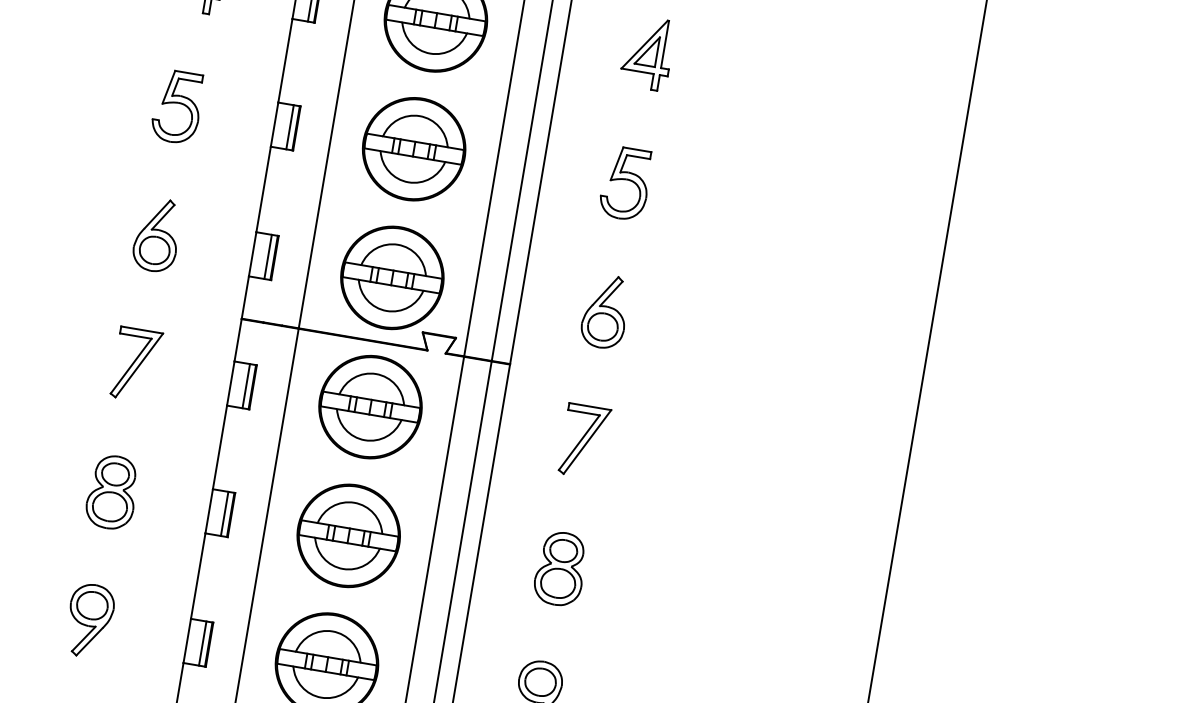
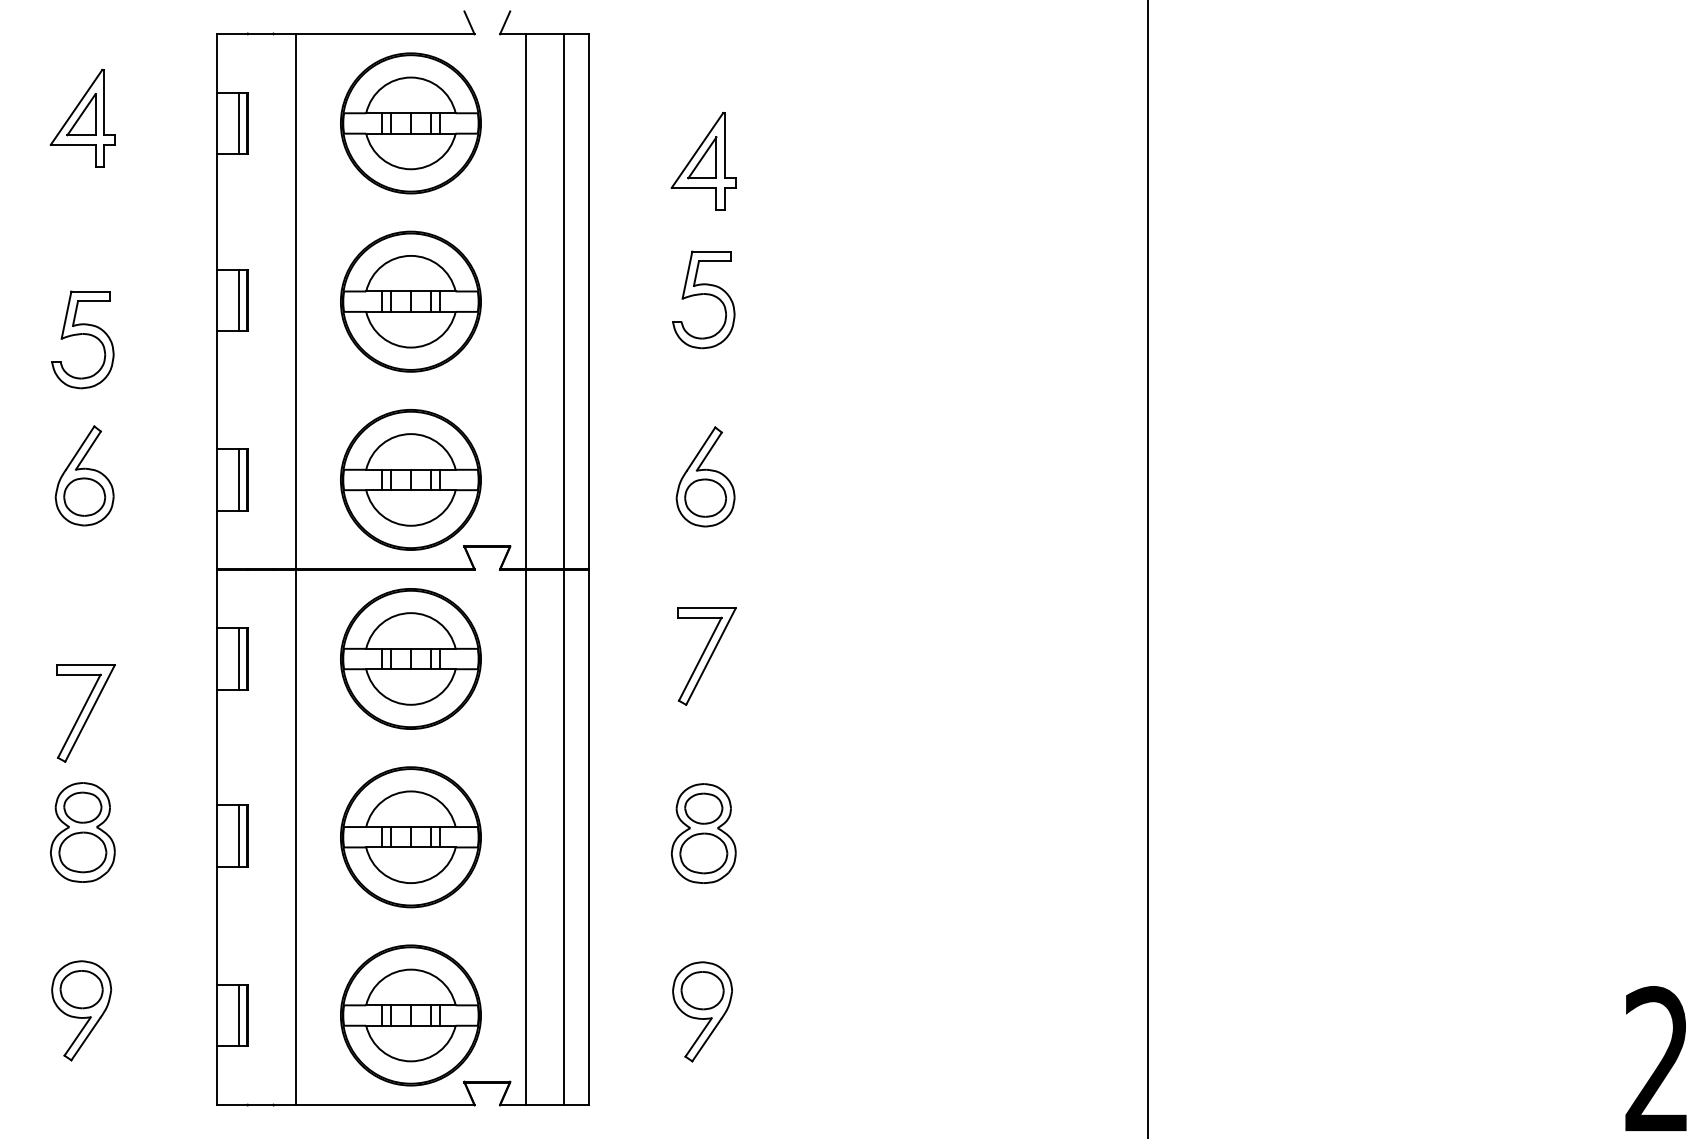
part: (647, 52) -> (703, 160), moved
part: (177, 106) -> (82, 339), moved
part: (135, 364) -> (85, 713), moved

